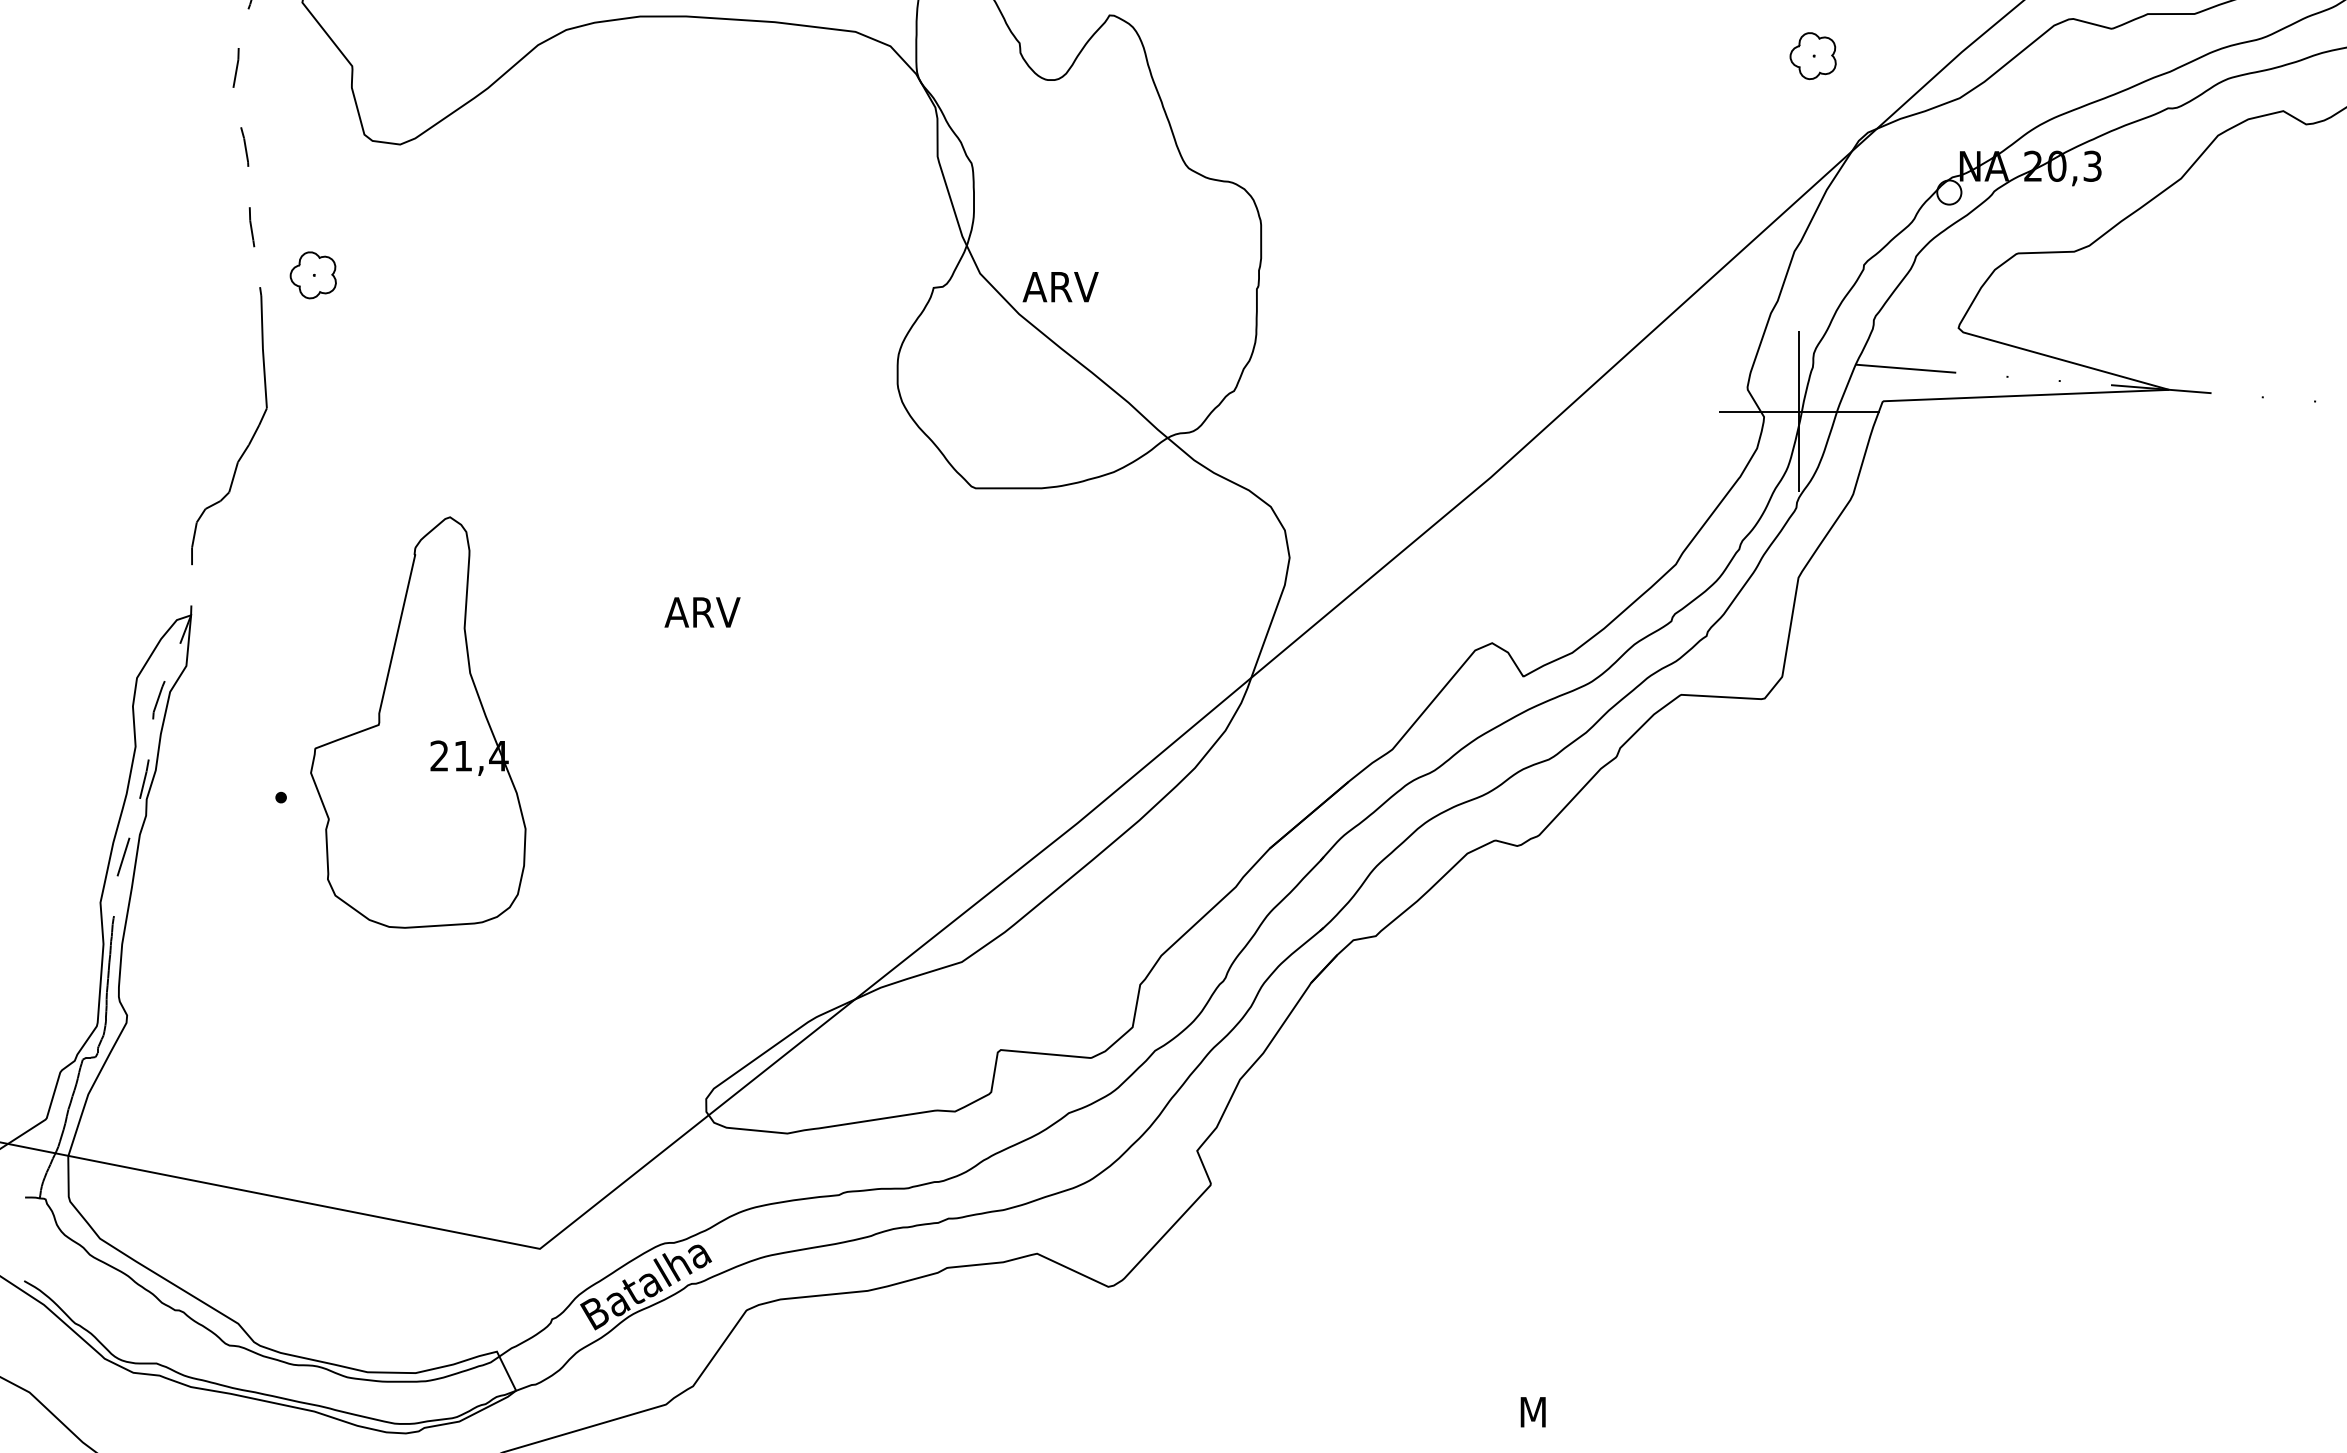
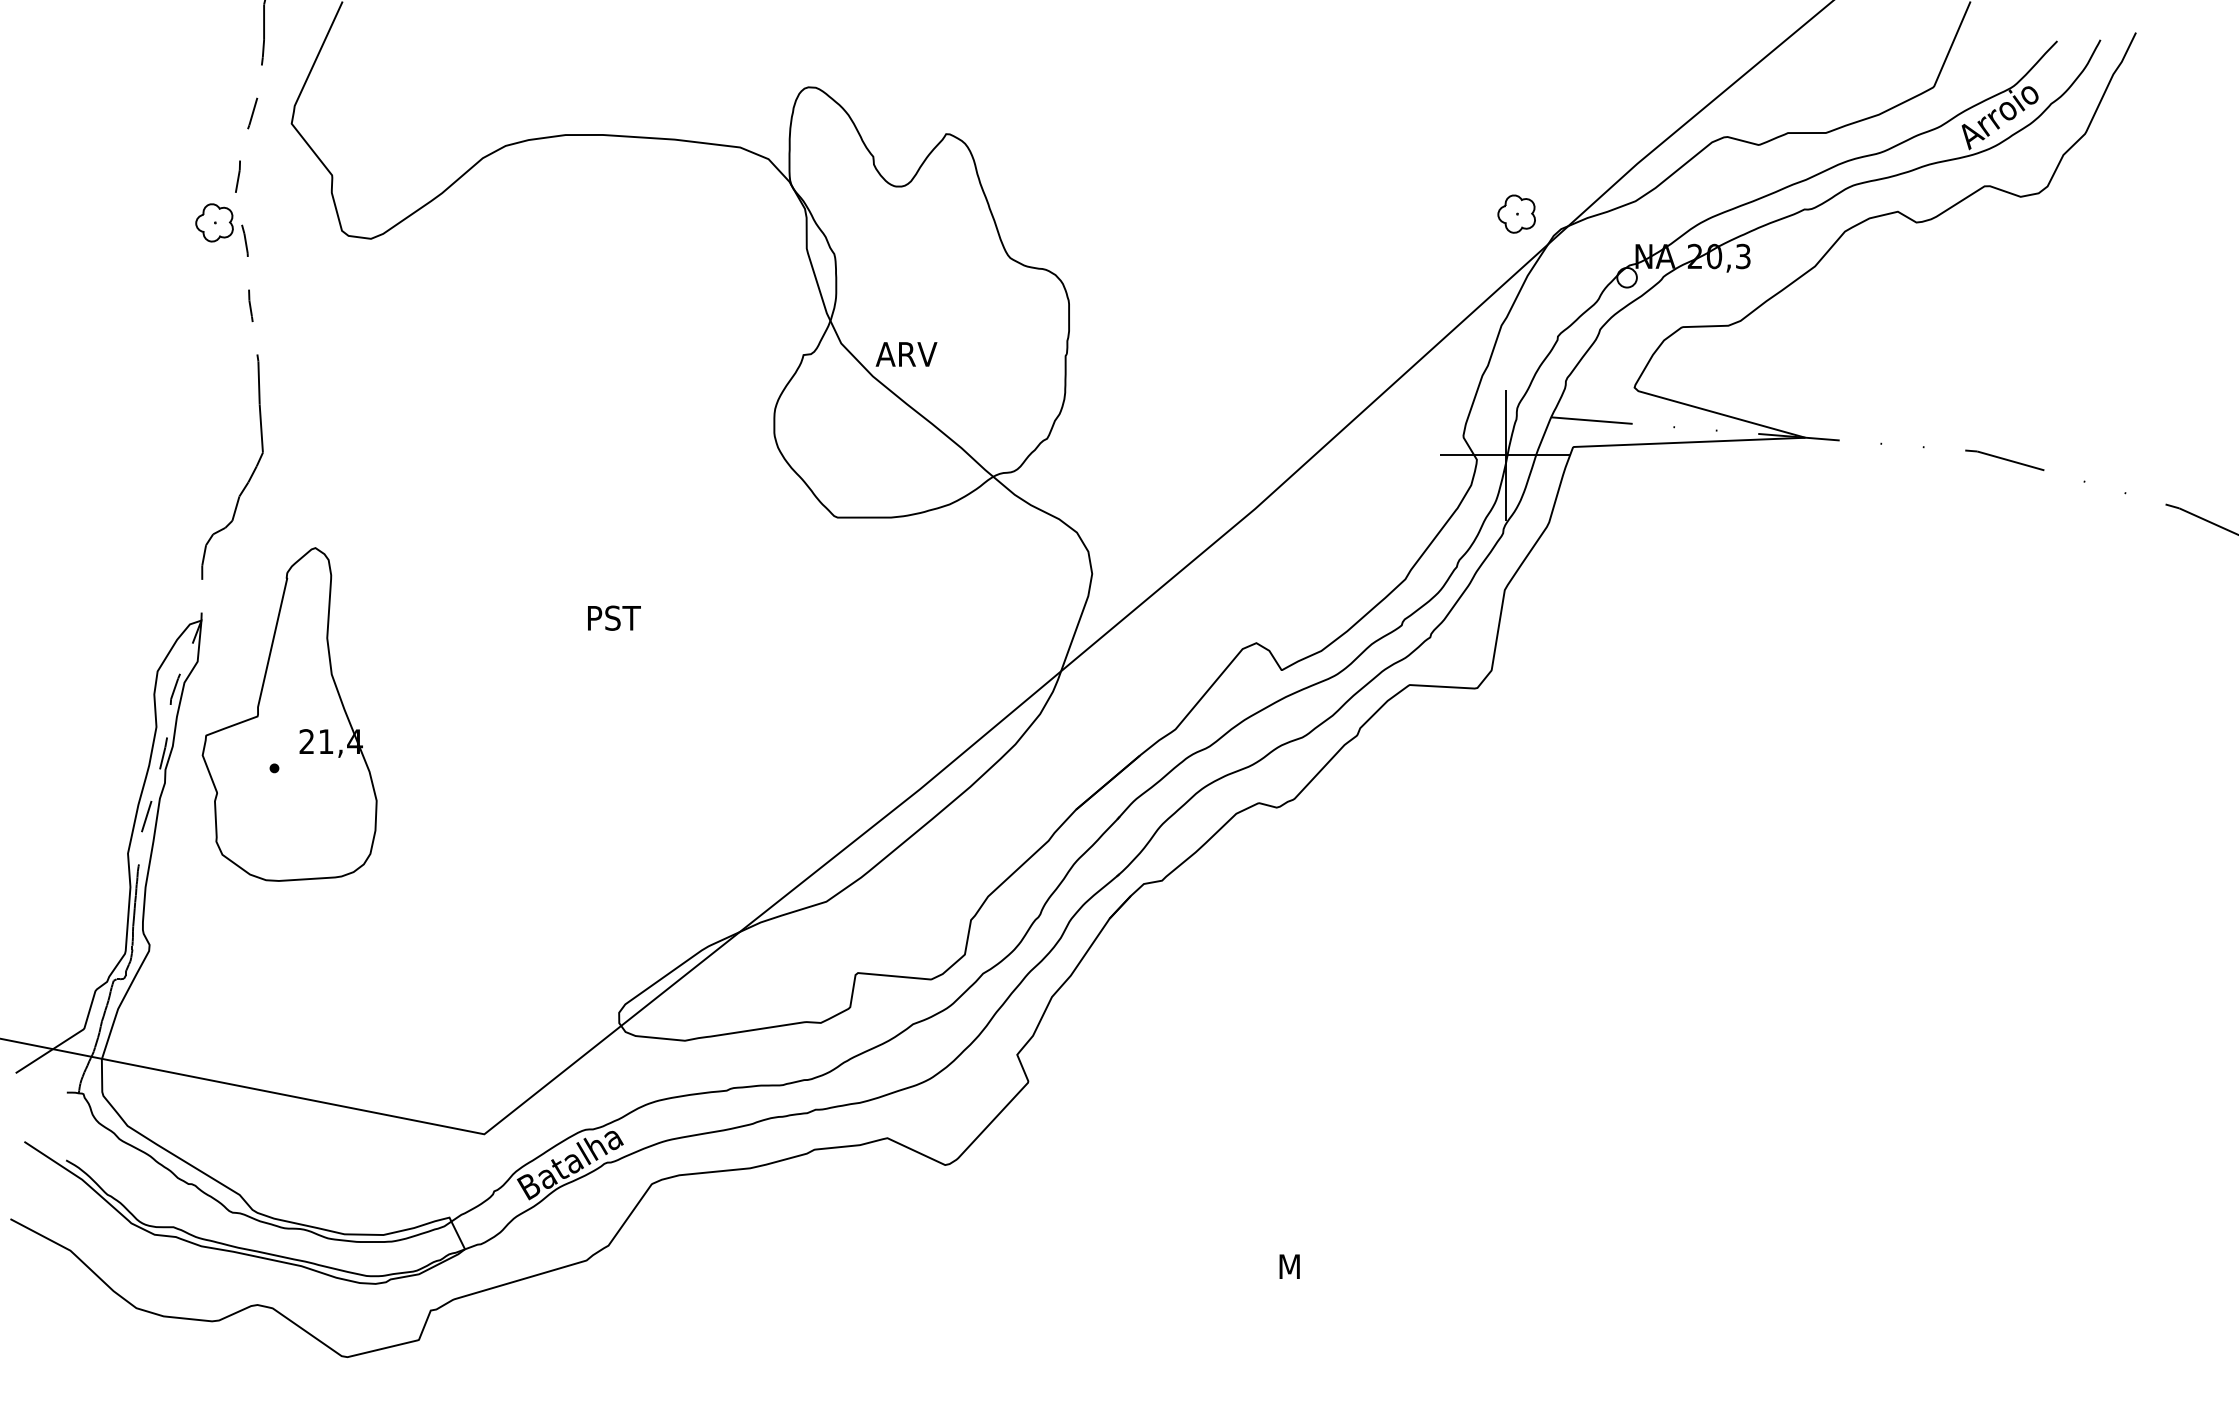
part: (1812, 55) -> (1516, 213), moved
part: (313, 274) -> (214, 222), moved
text: (701, 611) -> (615, 617), ARV -> PST
part: (418, 722) -> (289, 714), moved

